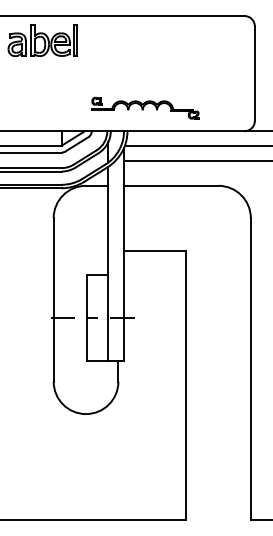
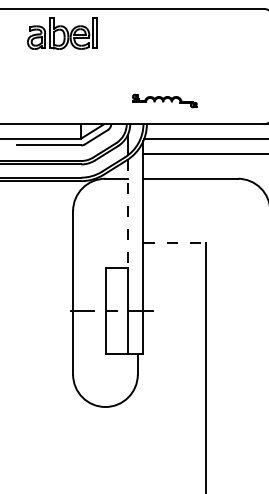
part: (145, 107) -> (164, 100), size x0.6
line: (108, 220) -> (127, 213), solid -> dashed
line: (155, 250) -> (174, 243), solid -> dashed

